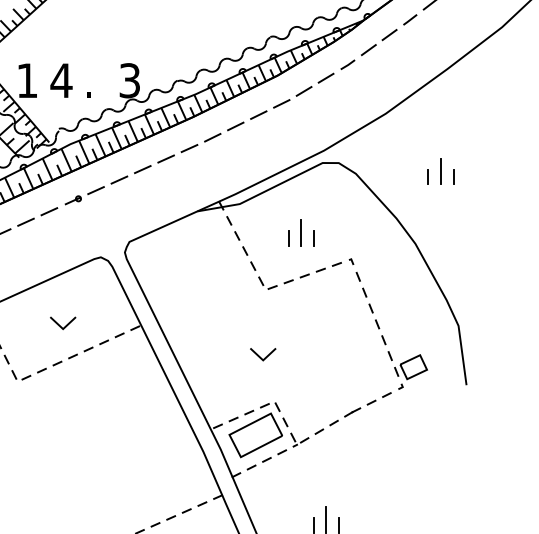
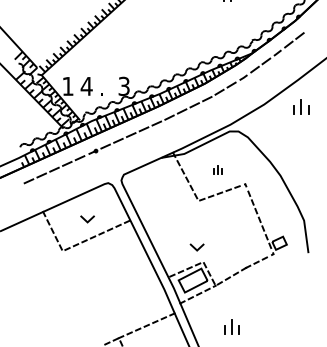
part: (440, 170) -> (301, 106), moved
part: (300, 232) -> (217, 169), size x0.6
line: (260, 354) -> (195, 247), moved

